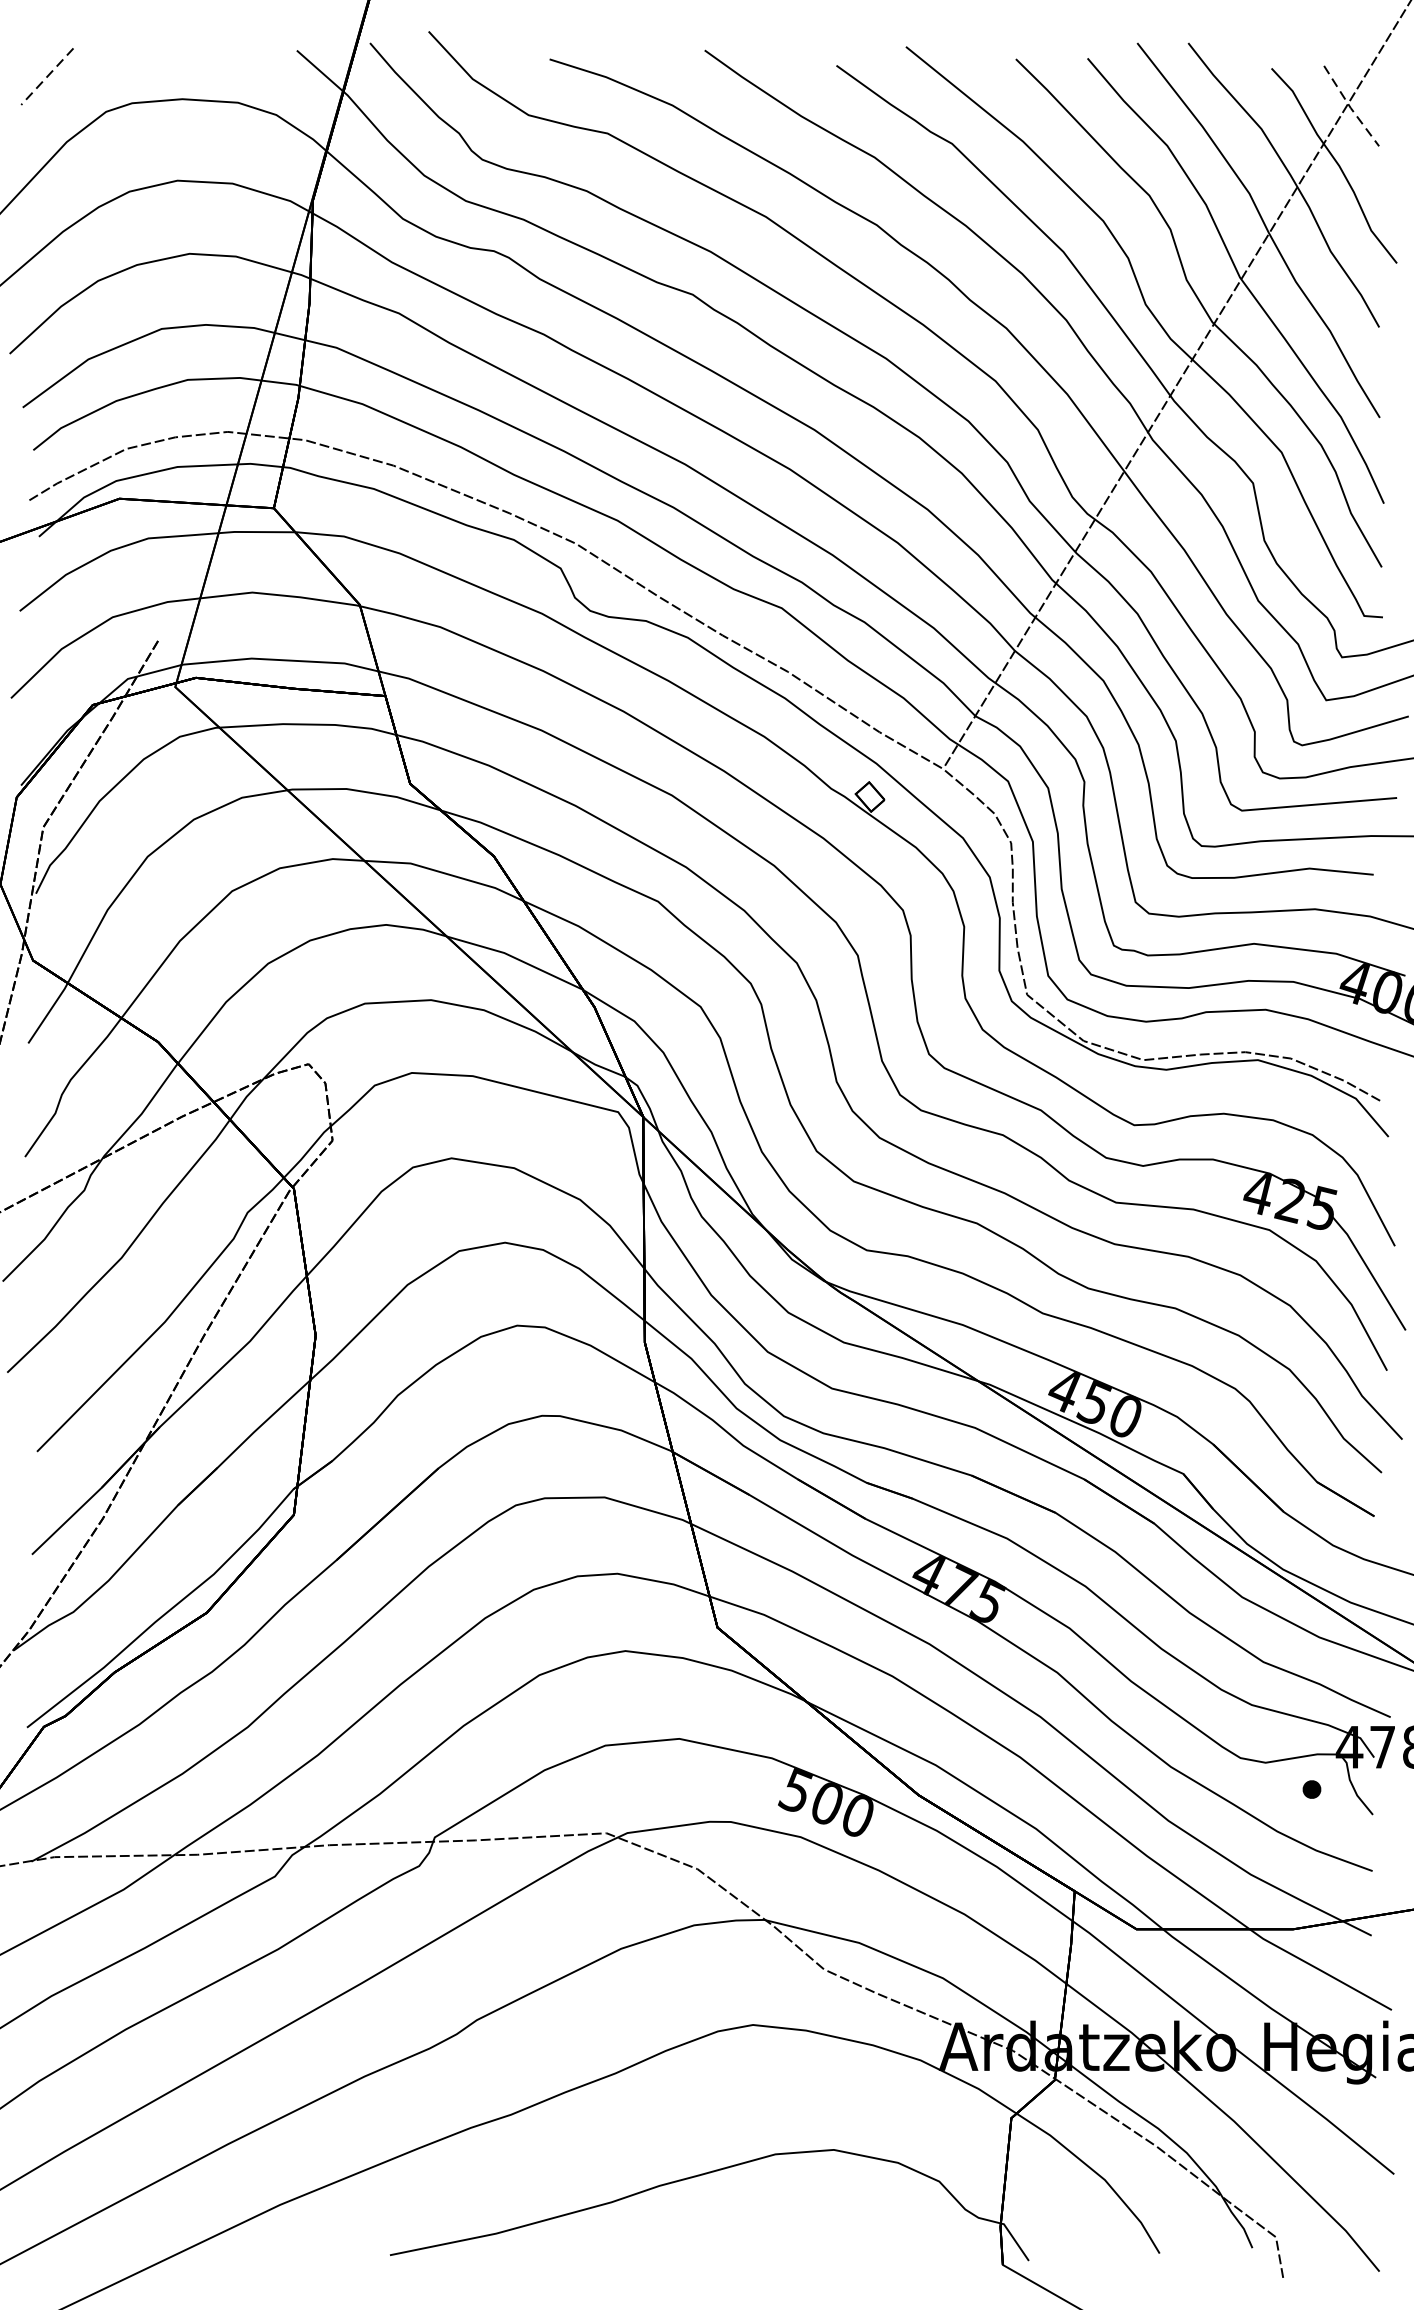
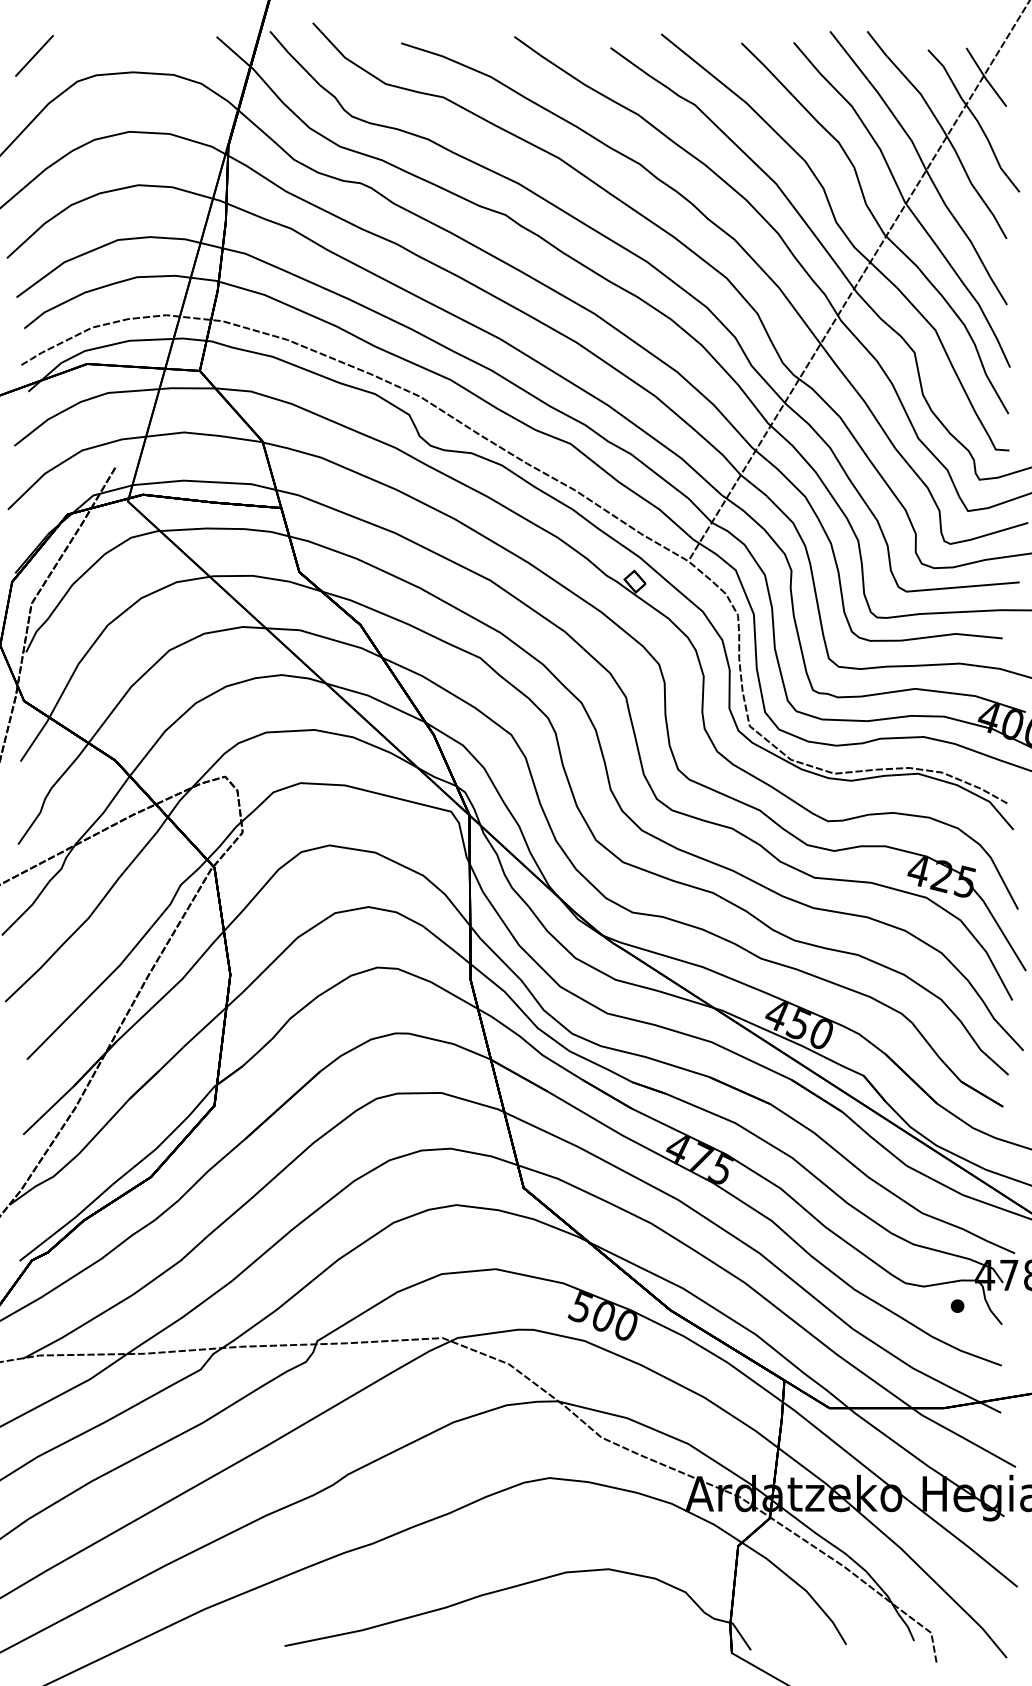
line: (47, 77) -> (34, 56), dashed -> solid
line: (1350, 107) -> (985, 78), dashed -> solid

